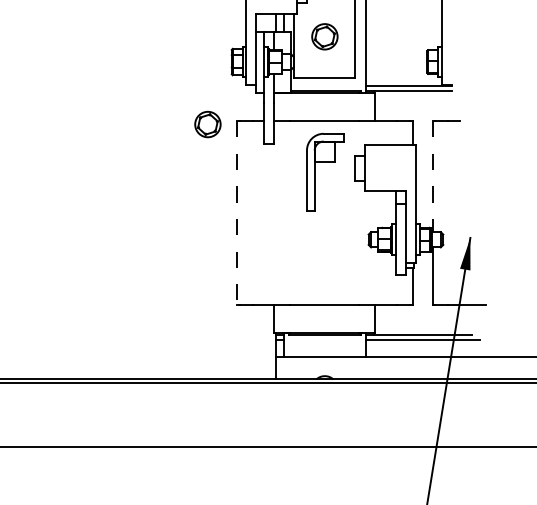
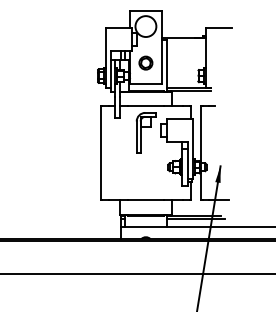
circle: (207, 123) -> (85, 107), removed
line: (433, 177) -> (201, 135), dashed -> solid
line: (236, 212) -> (100, 153), dashed -> solid

